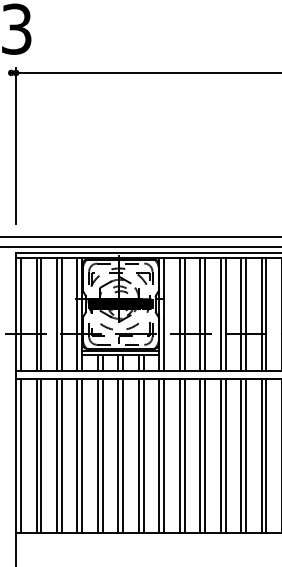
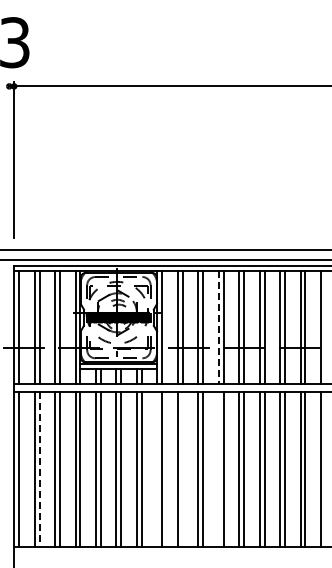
line: (220, 315) -> (218, 328), solid -> dashed
line: (159, 456) -> (157, 469), removed
line: (184, 456) -> (182, 469), removed
line: (220, 456) -> (218, 469), removed
line: (41, 457) -> (39, 470), solid -> dashed

